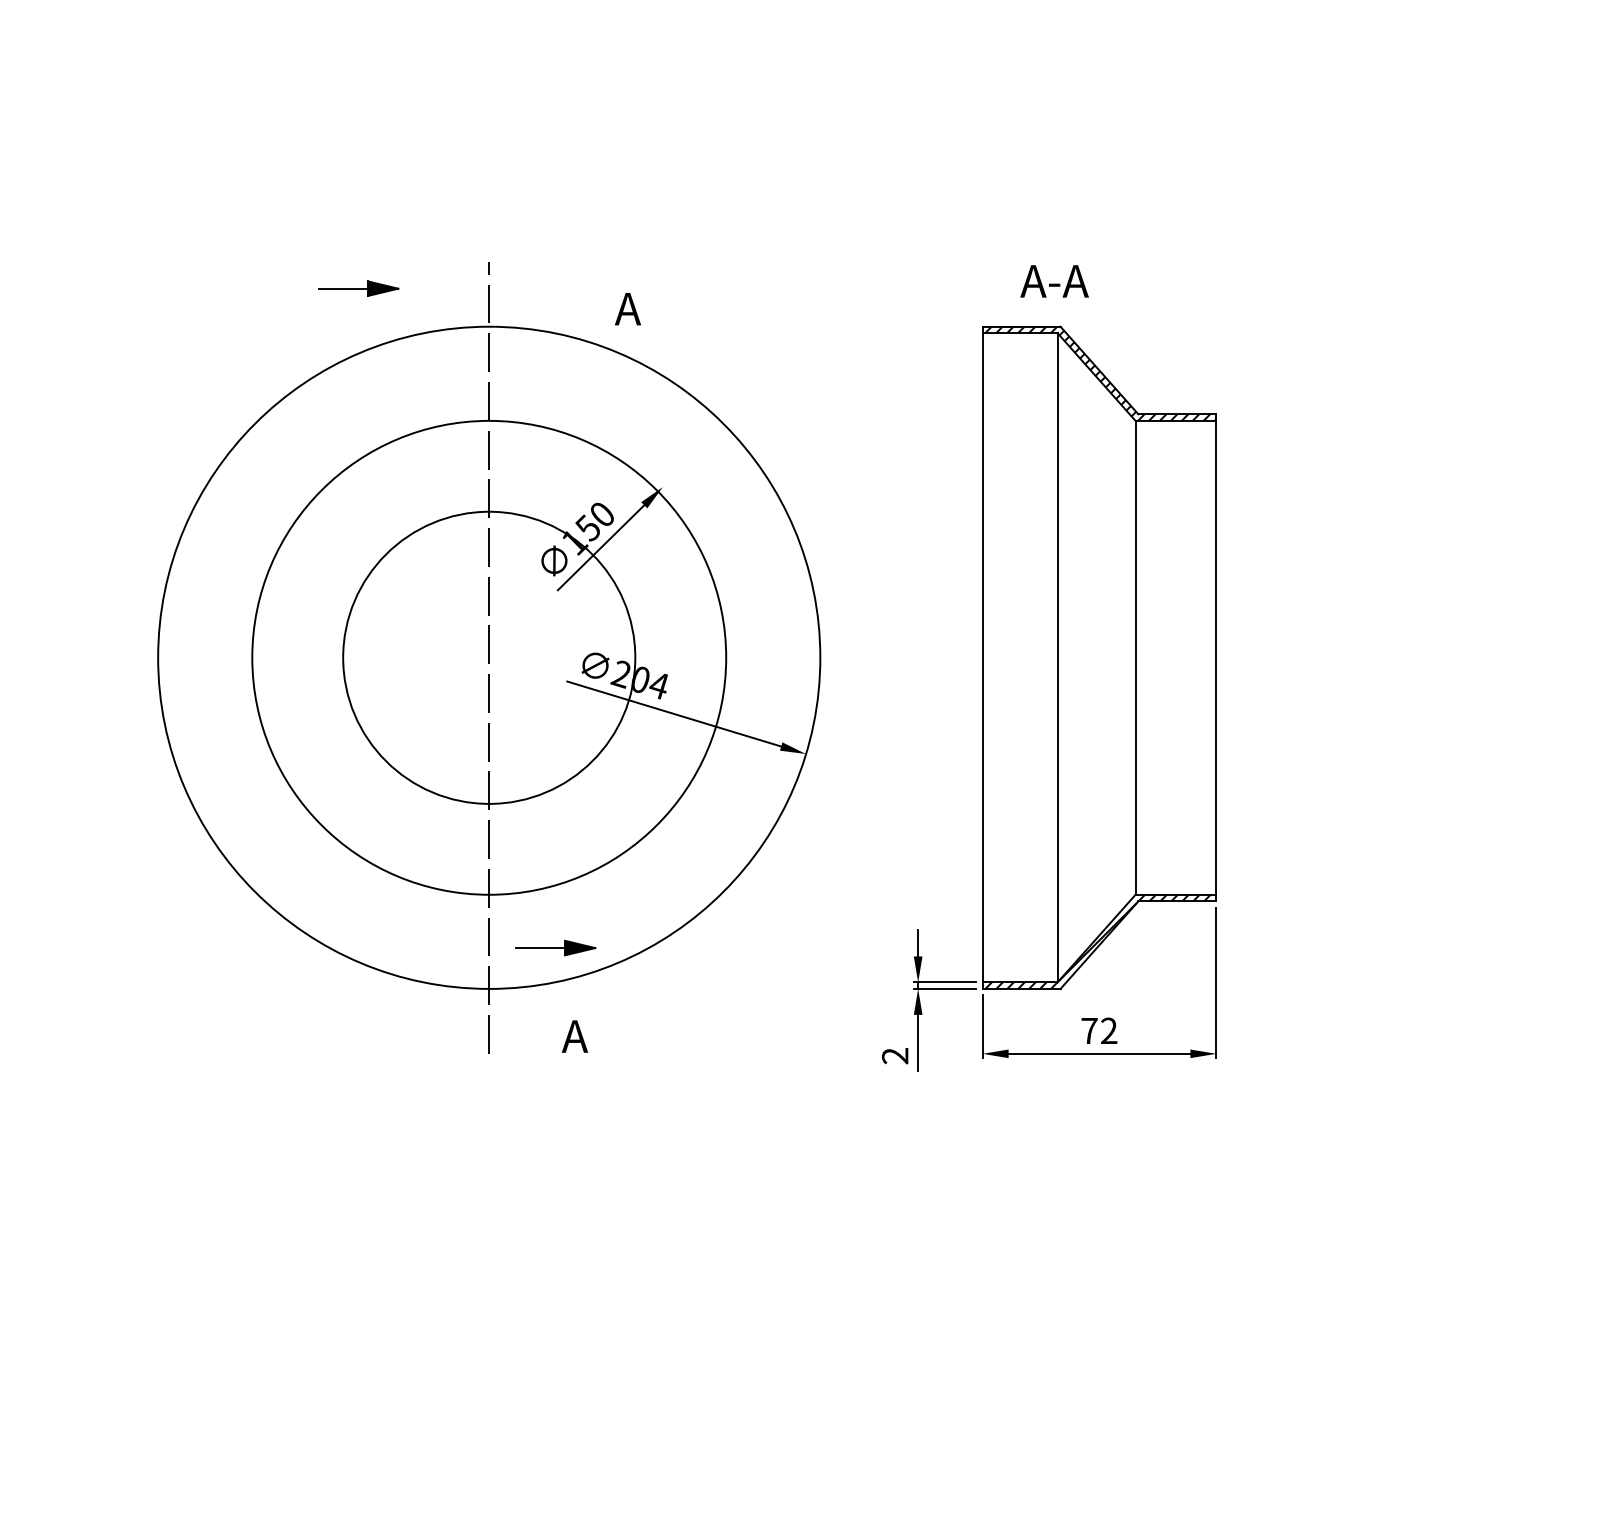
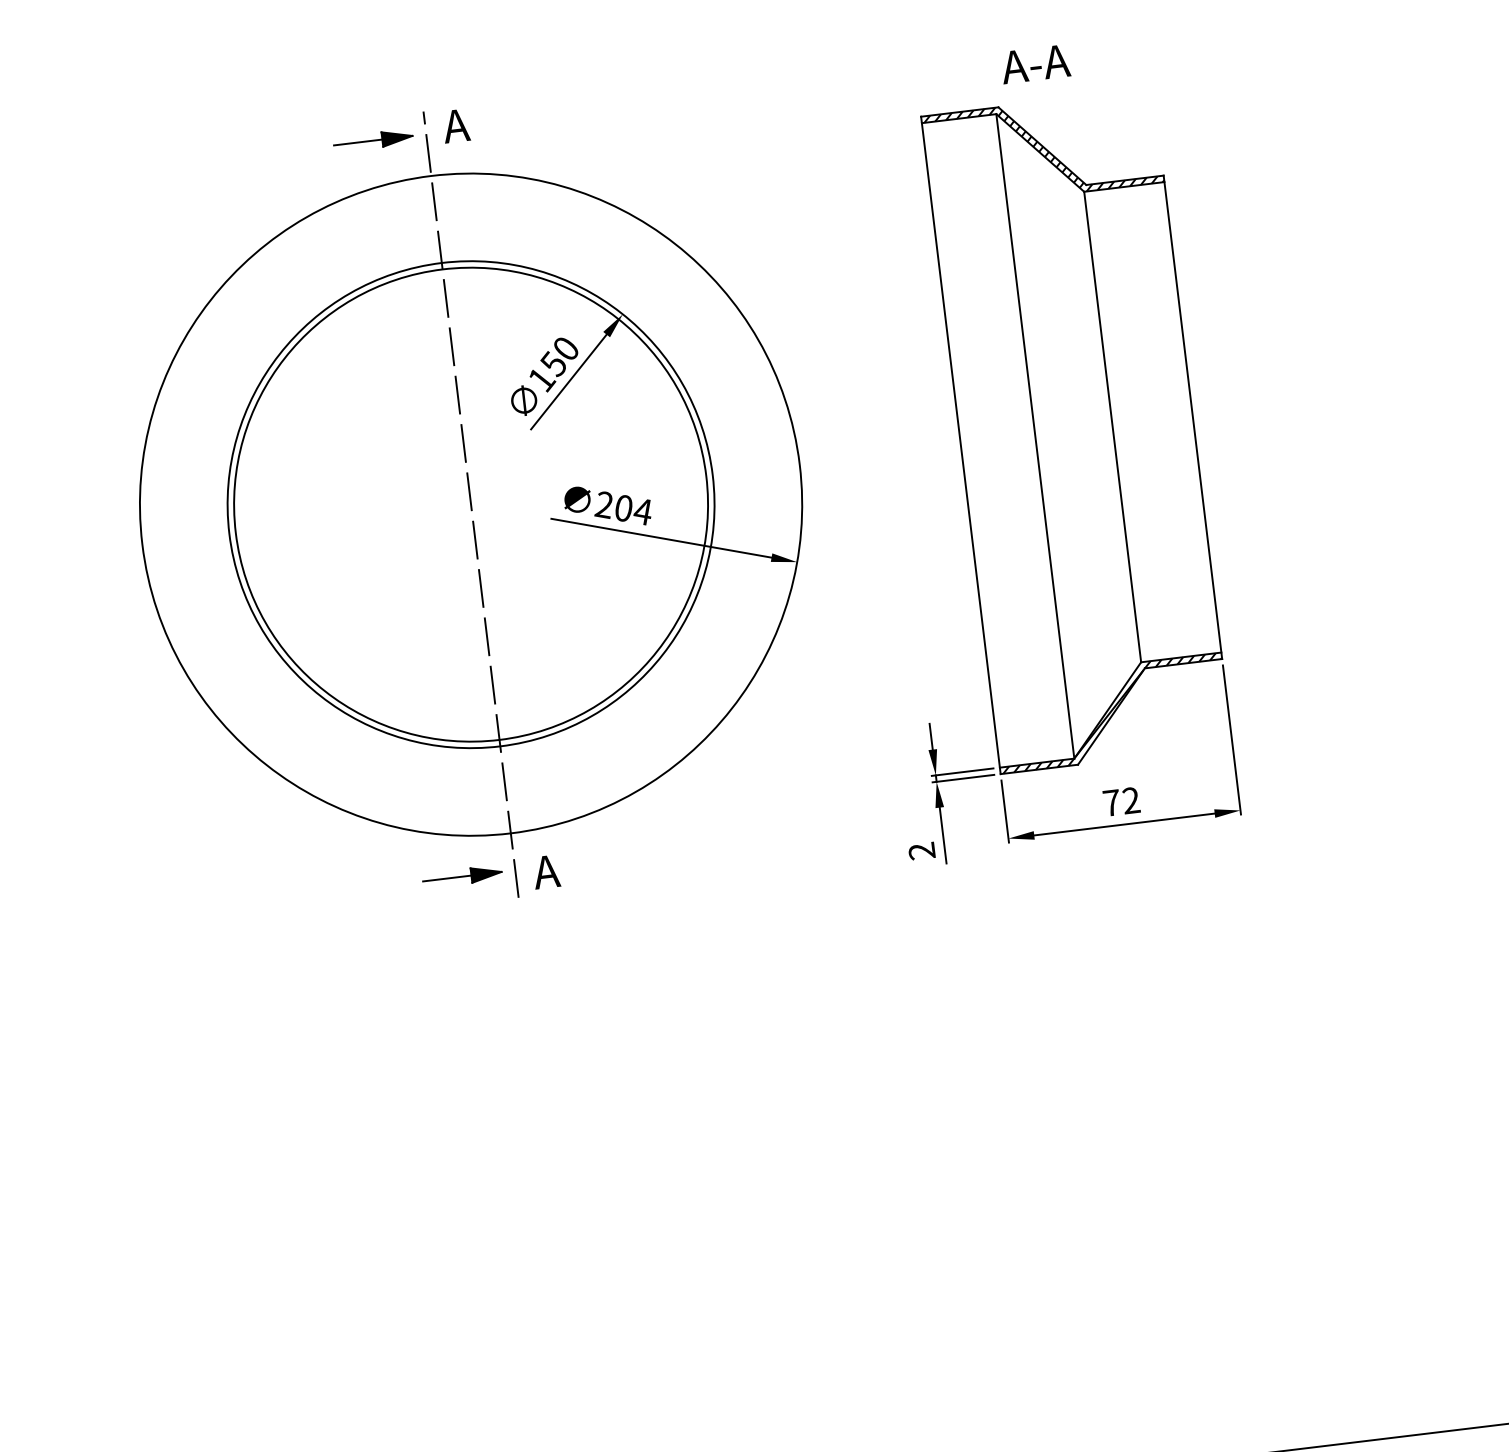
text: (1054, 281) -> (1035, 64), moved
part: (358, 288) -> (372, 140), moved
text: (627, 309) -> (455, 126), moved
circle: (488, 657) -> (470, 504), size x1.67
part: (555, 947) -> (461, 876), moved
text: (574, 1036) -> (546, 872), moved

